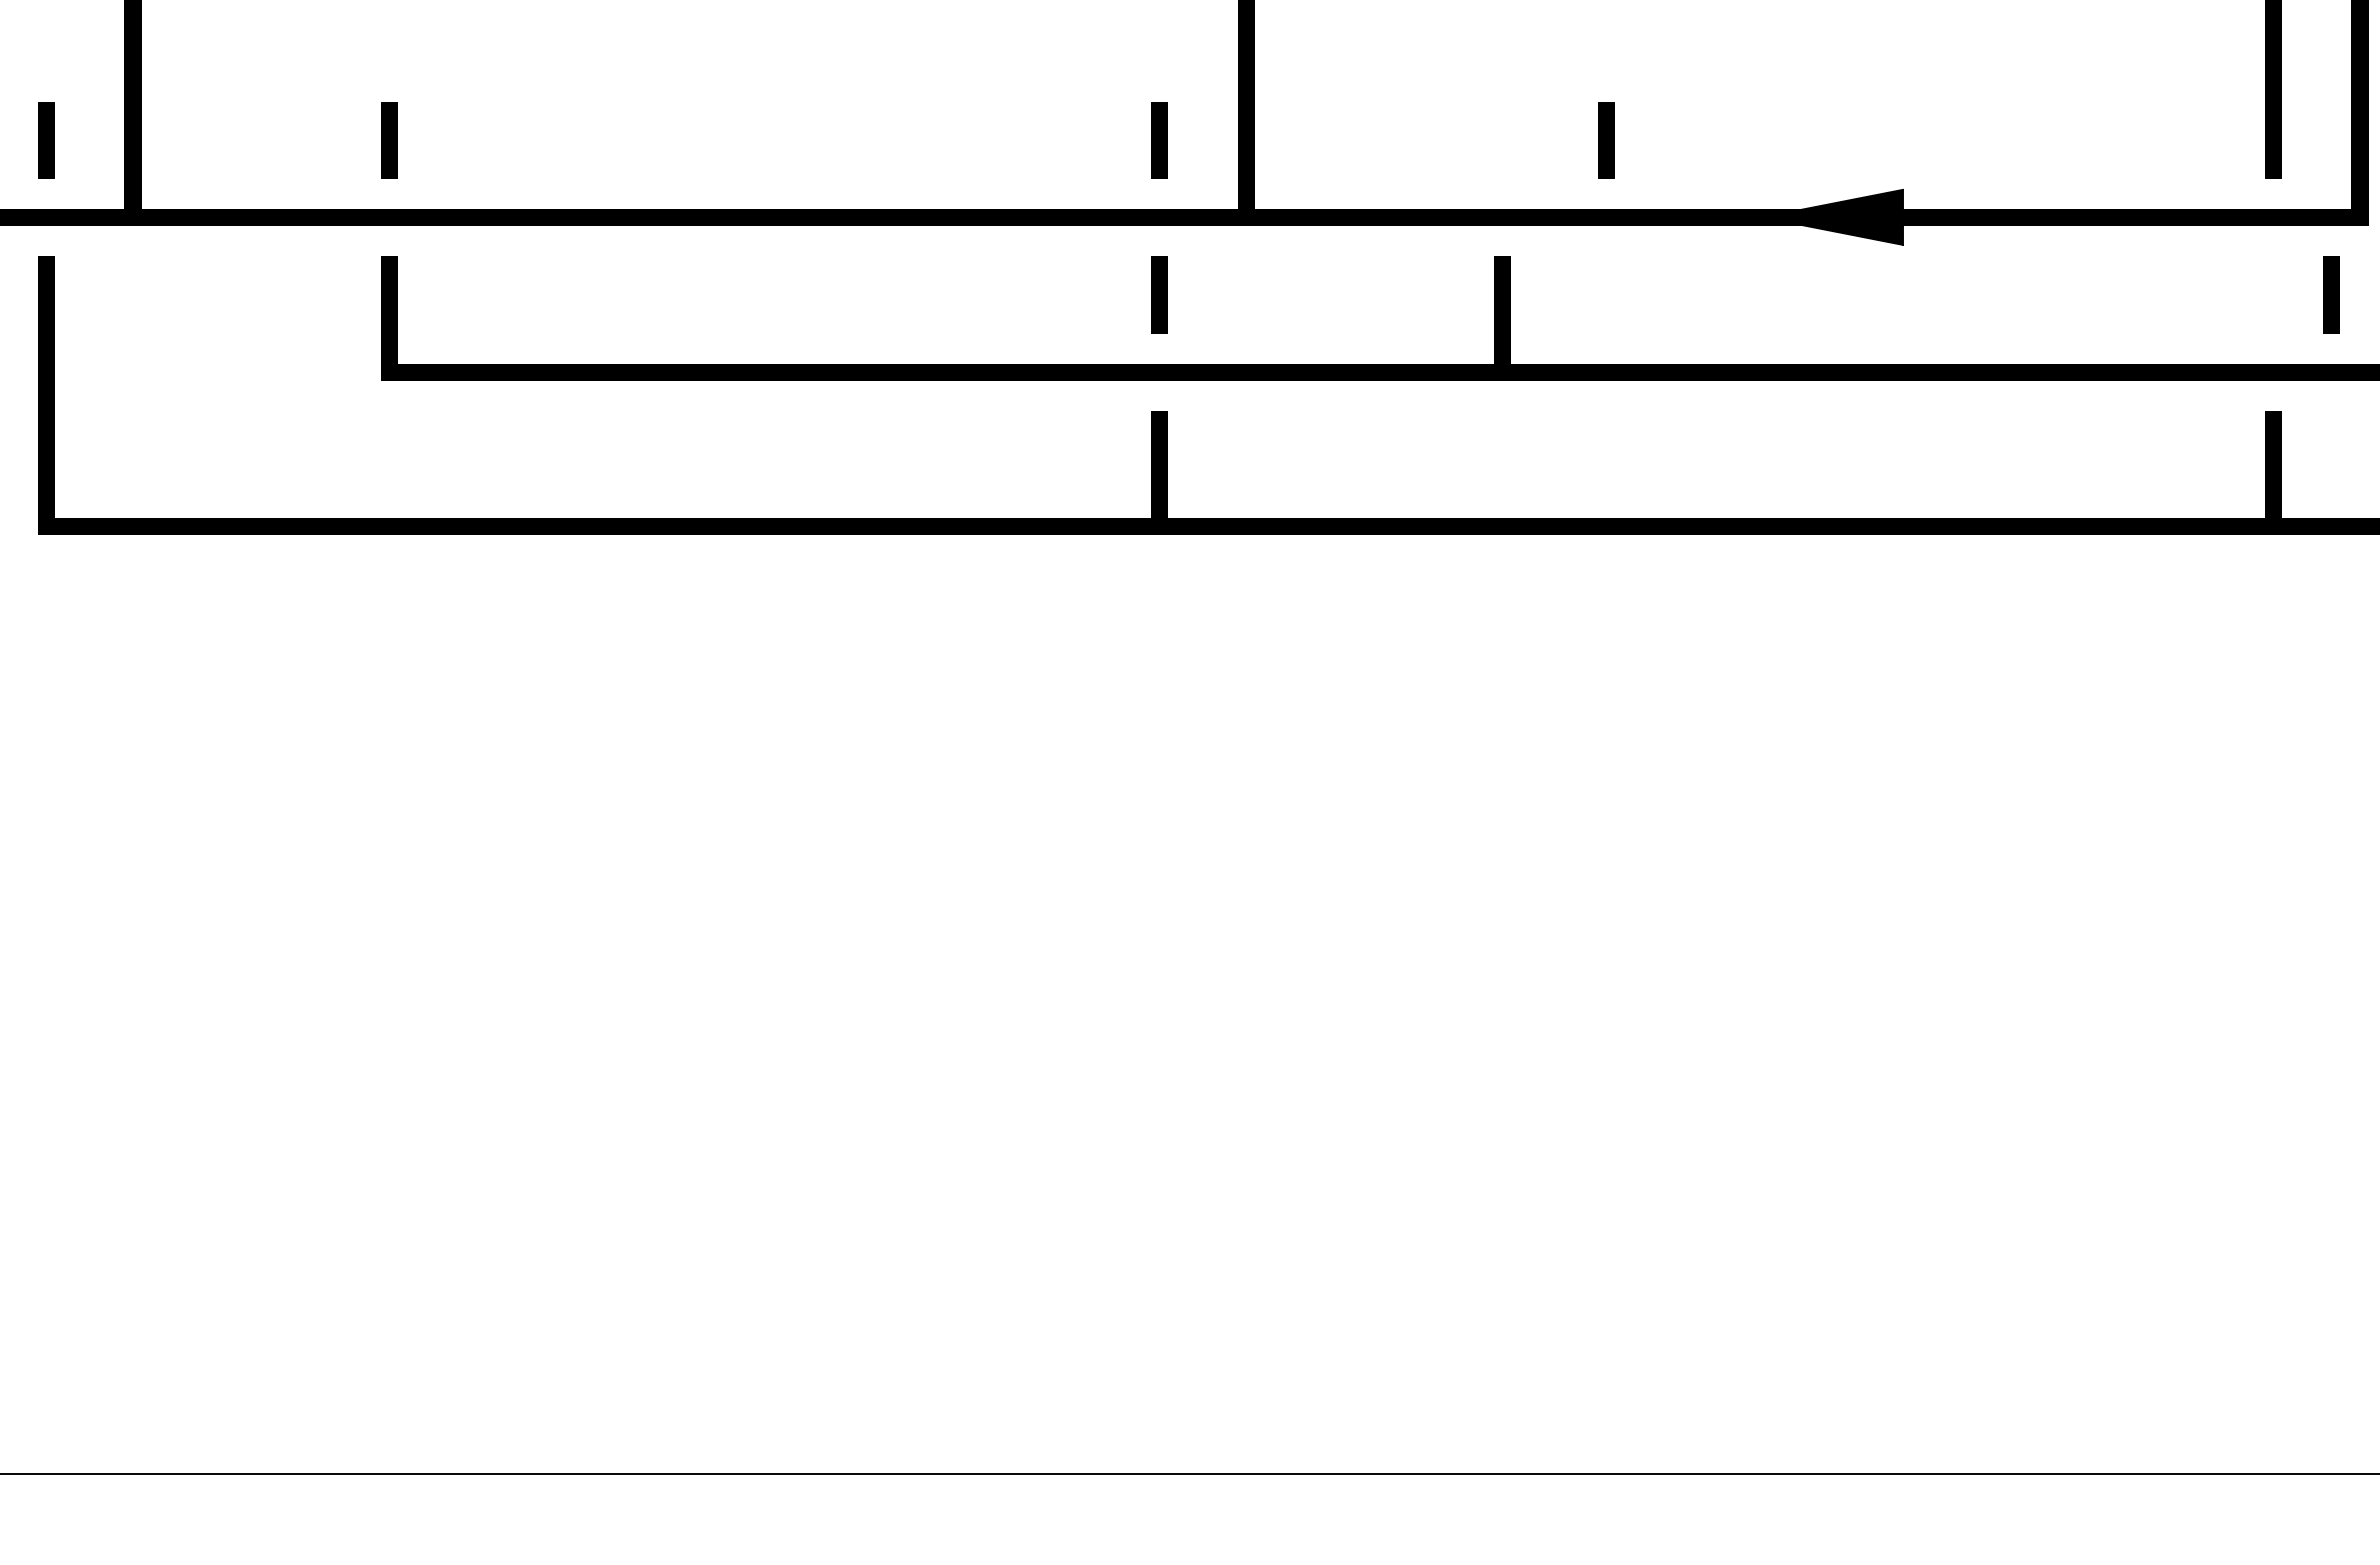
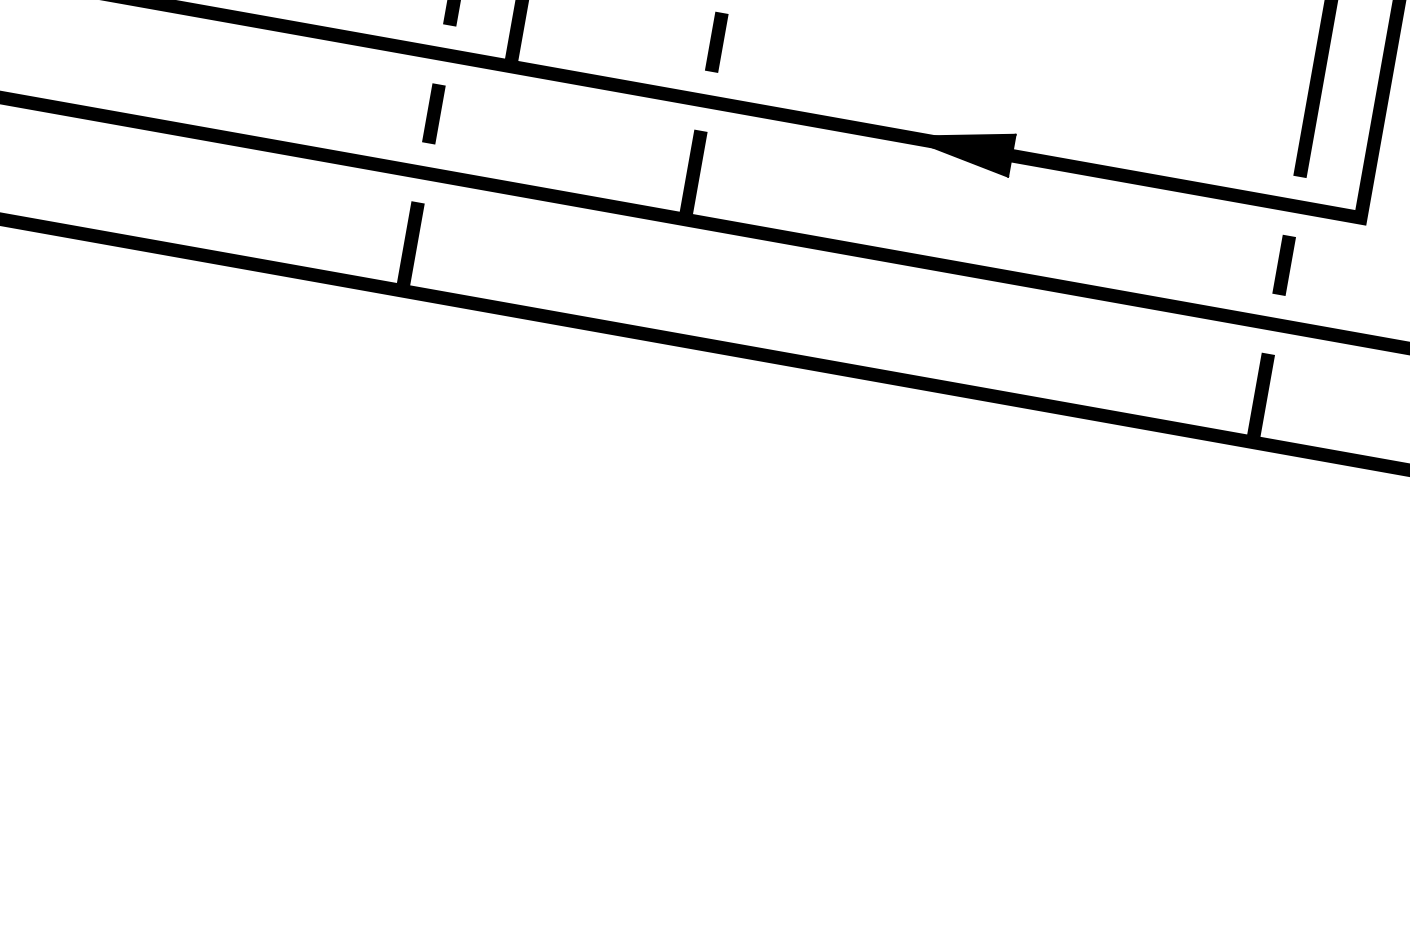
line: (1606, 140) -> (716, 42), moved
line: (2331, 294) -> (1284, 265), moved

